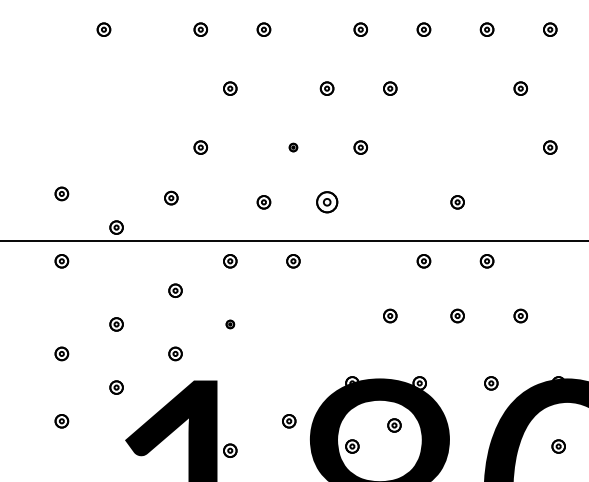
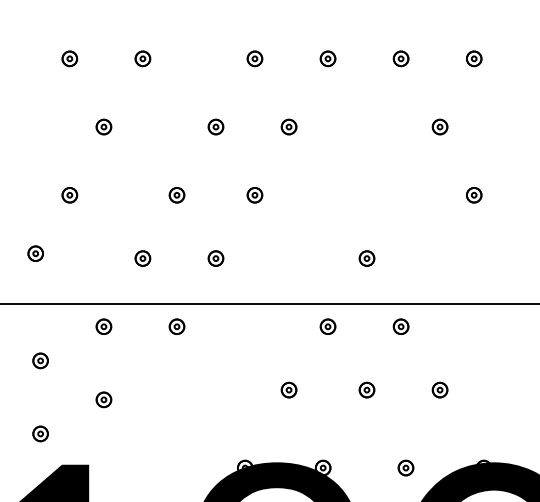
part: (293, 147) -> (177, 195), size x1.67
part: (326, 202) -> (215, 258), size x0.62
part: (230, 324) -> (104, 399), size x1.67

